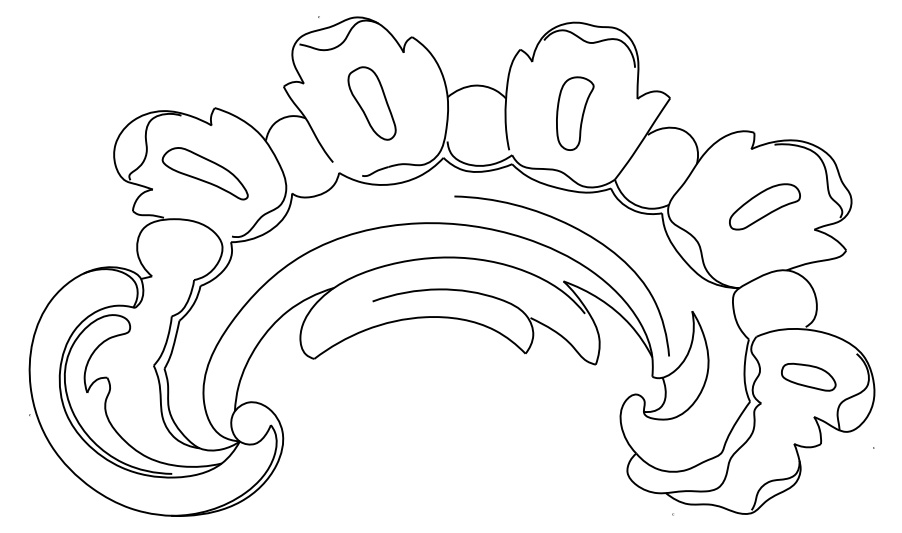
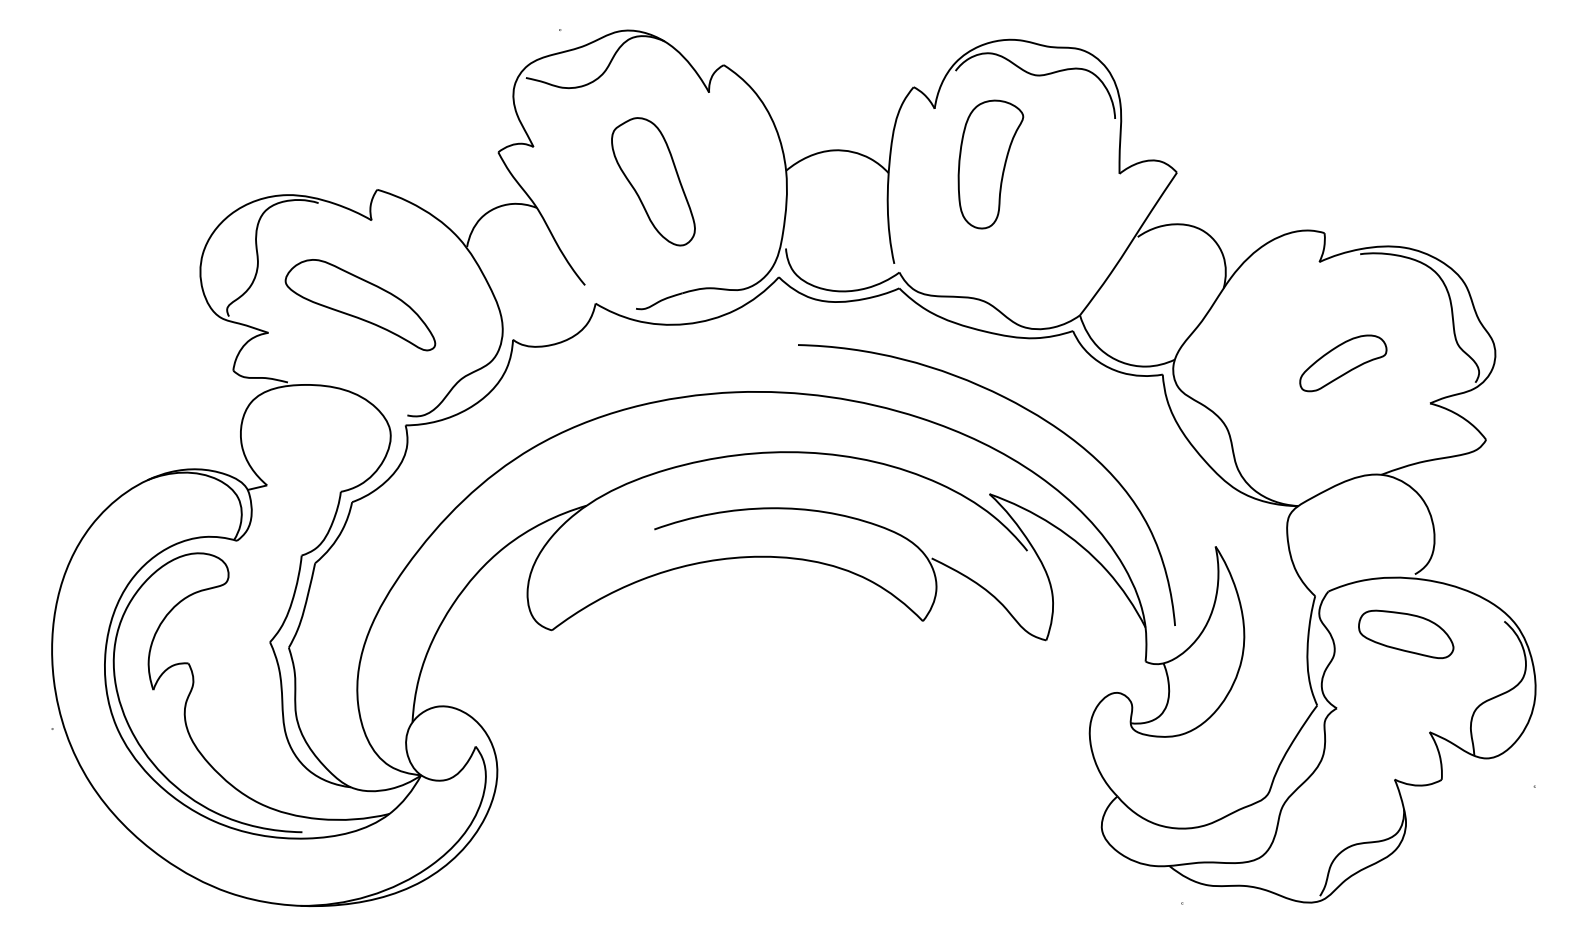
part: (575, 113) -> (991, 164), moved
part: (764, 206) -> (1342, 362), size x0.7
part: (808, 376) -> (1405, 633), moved

